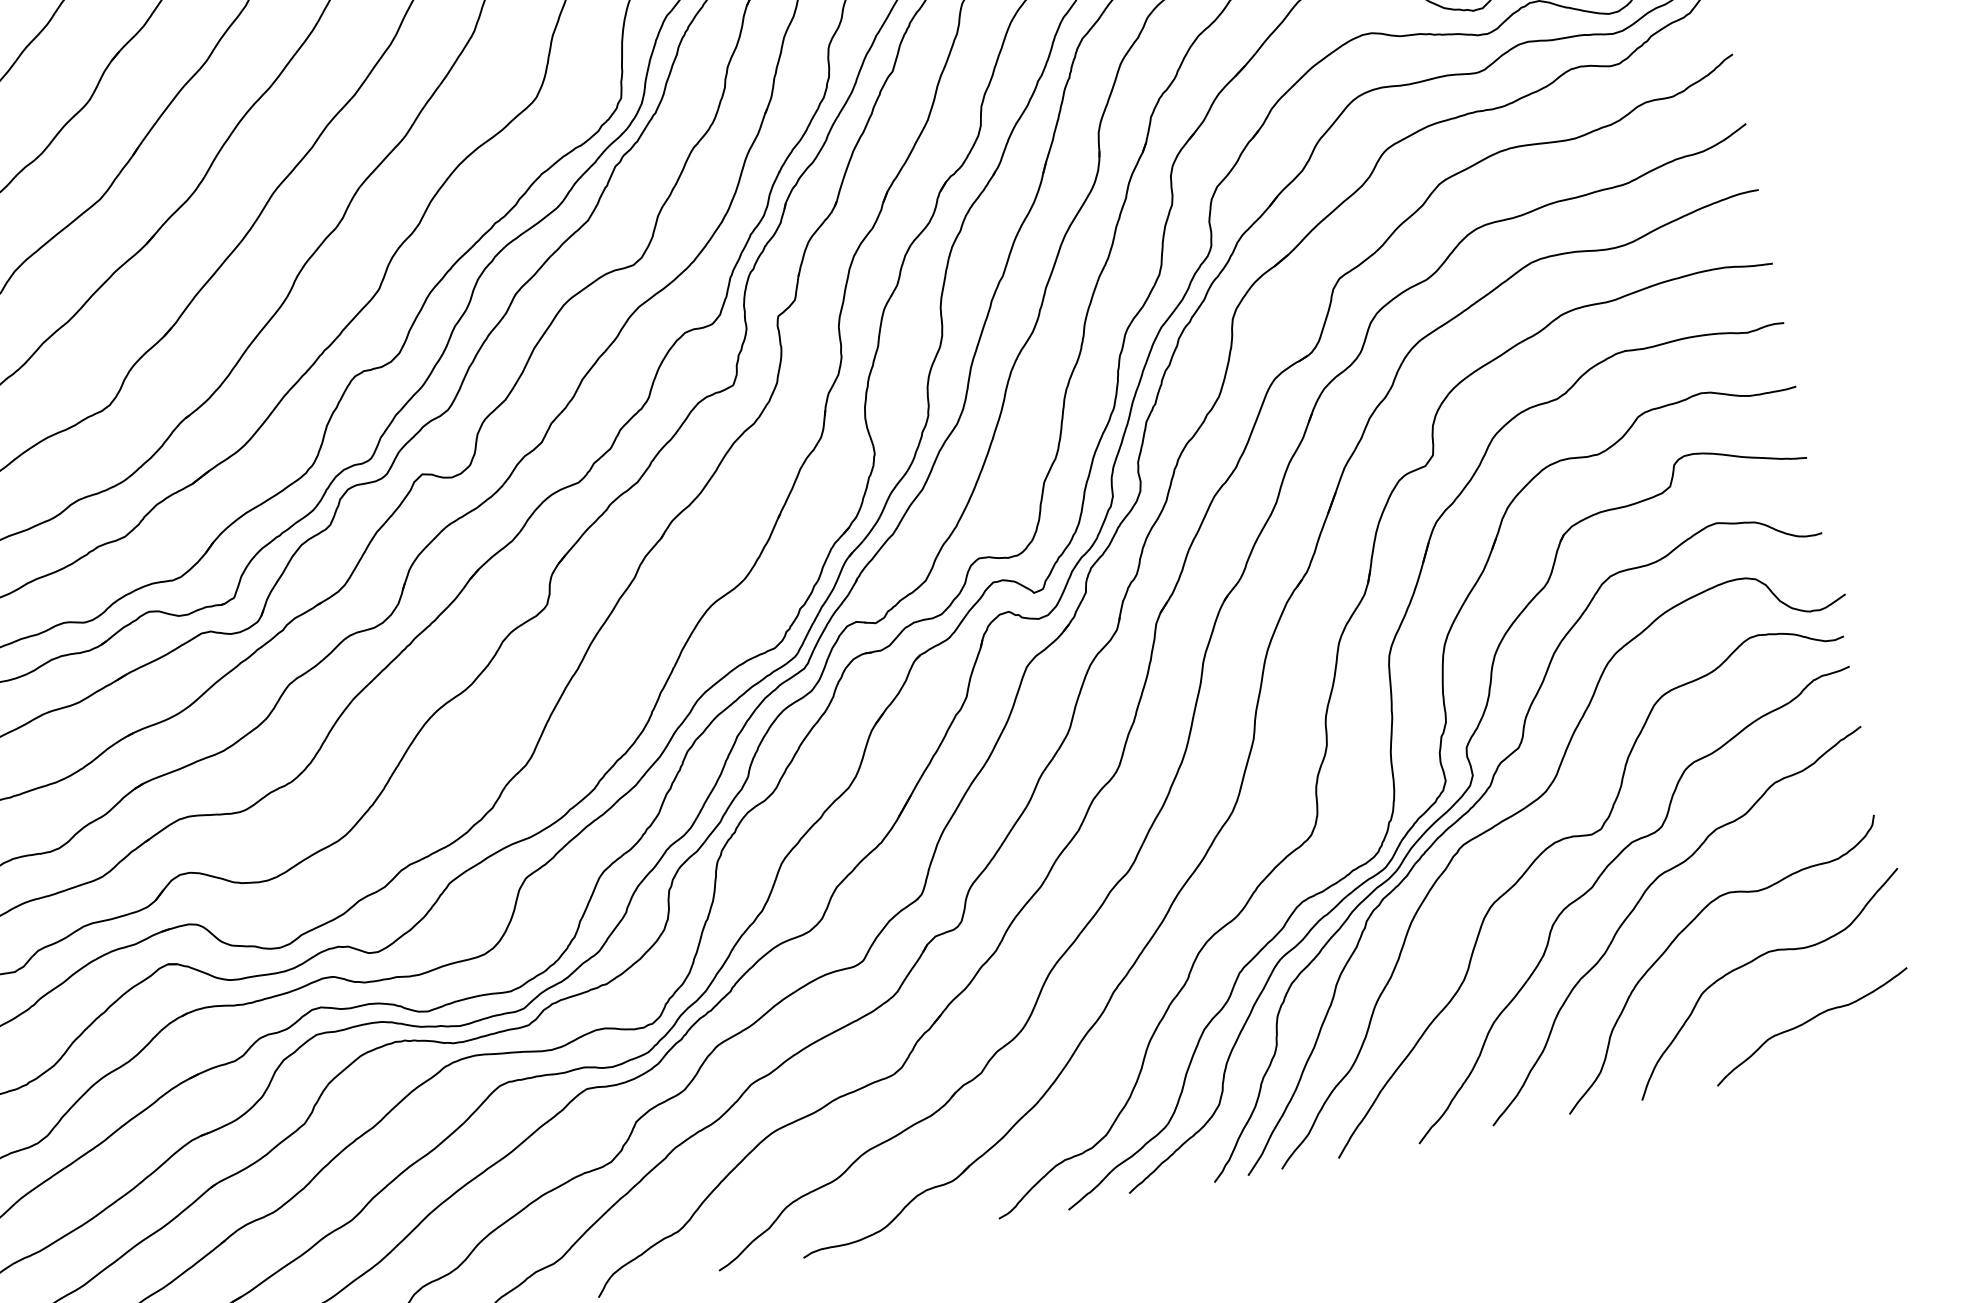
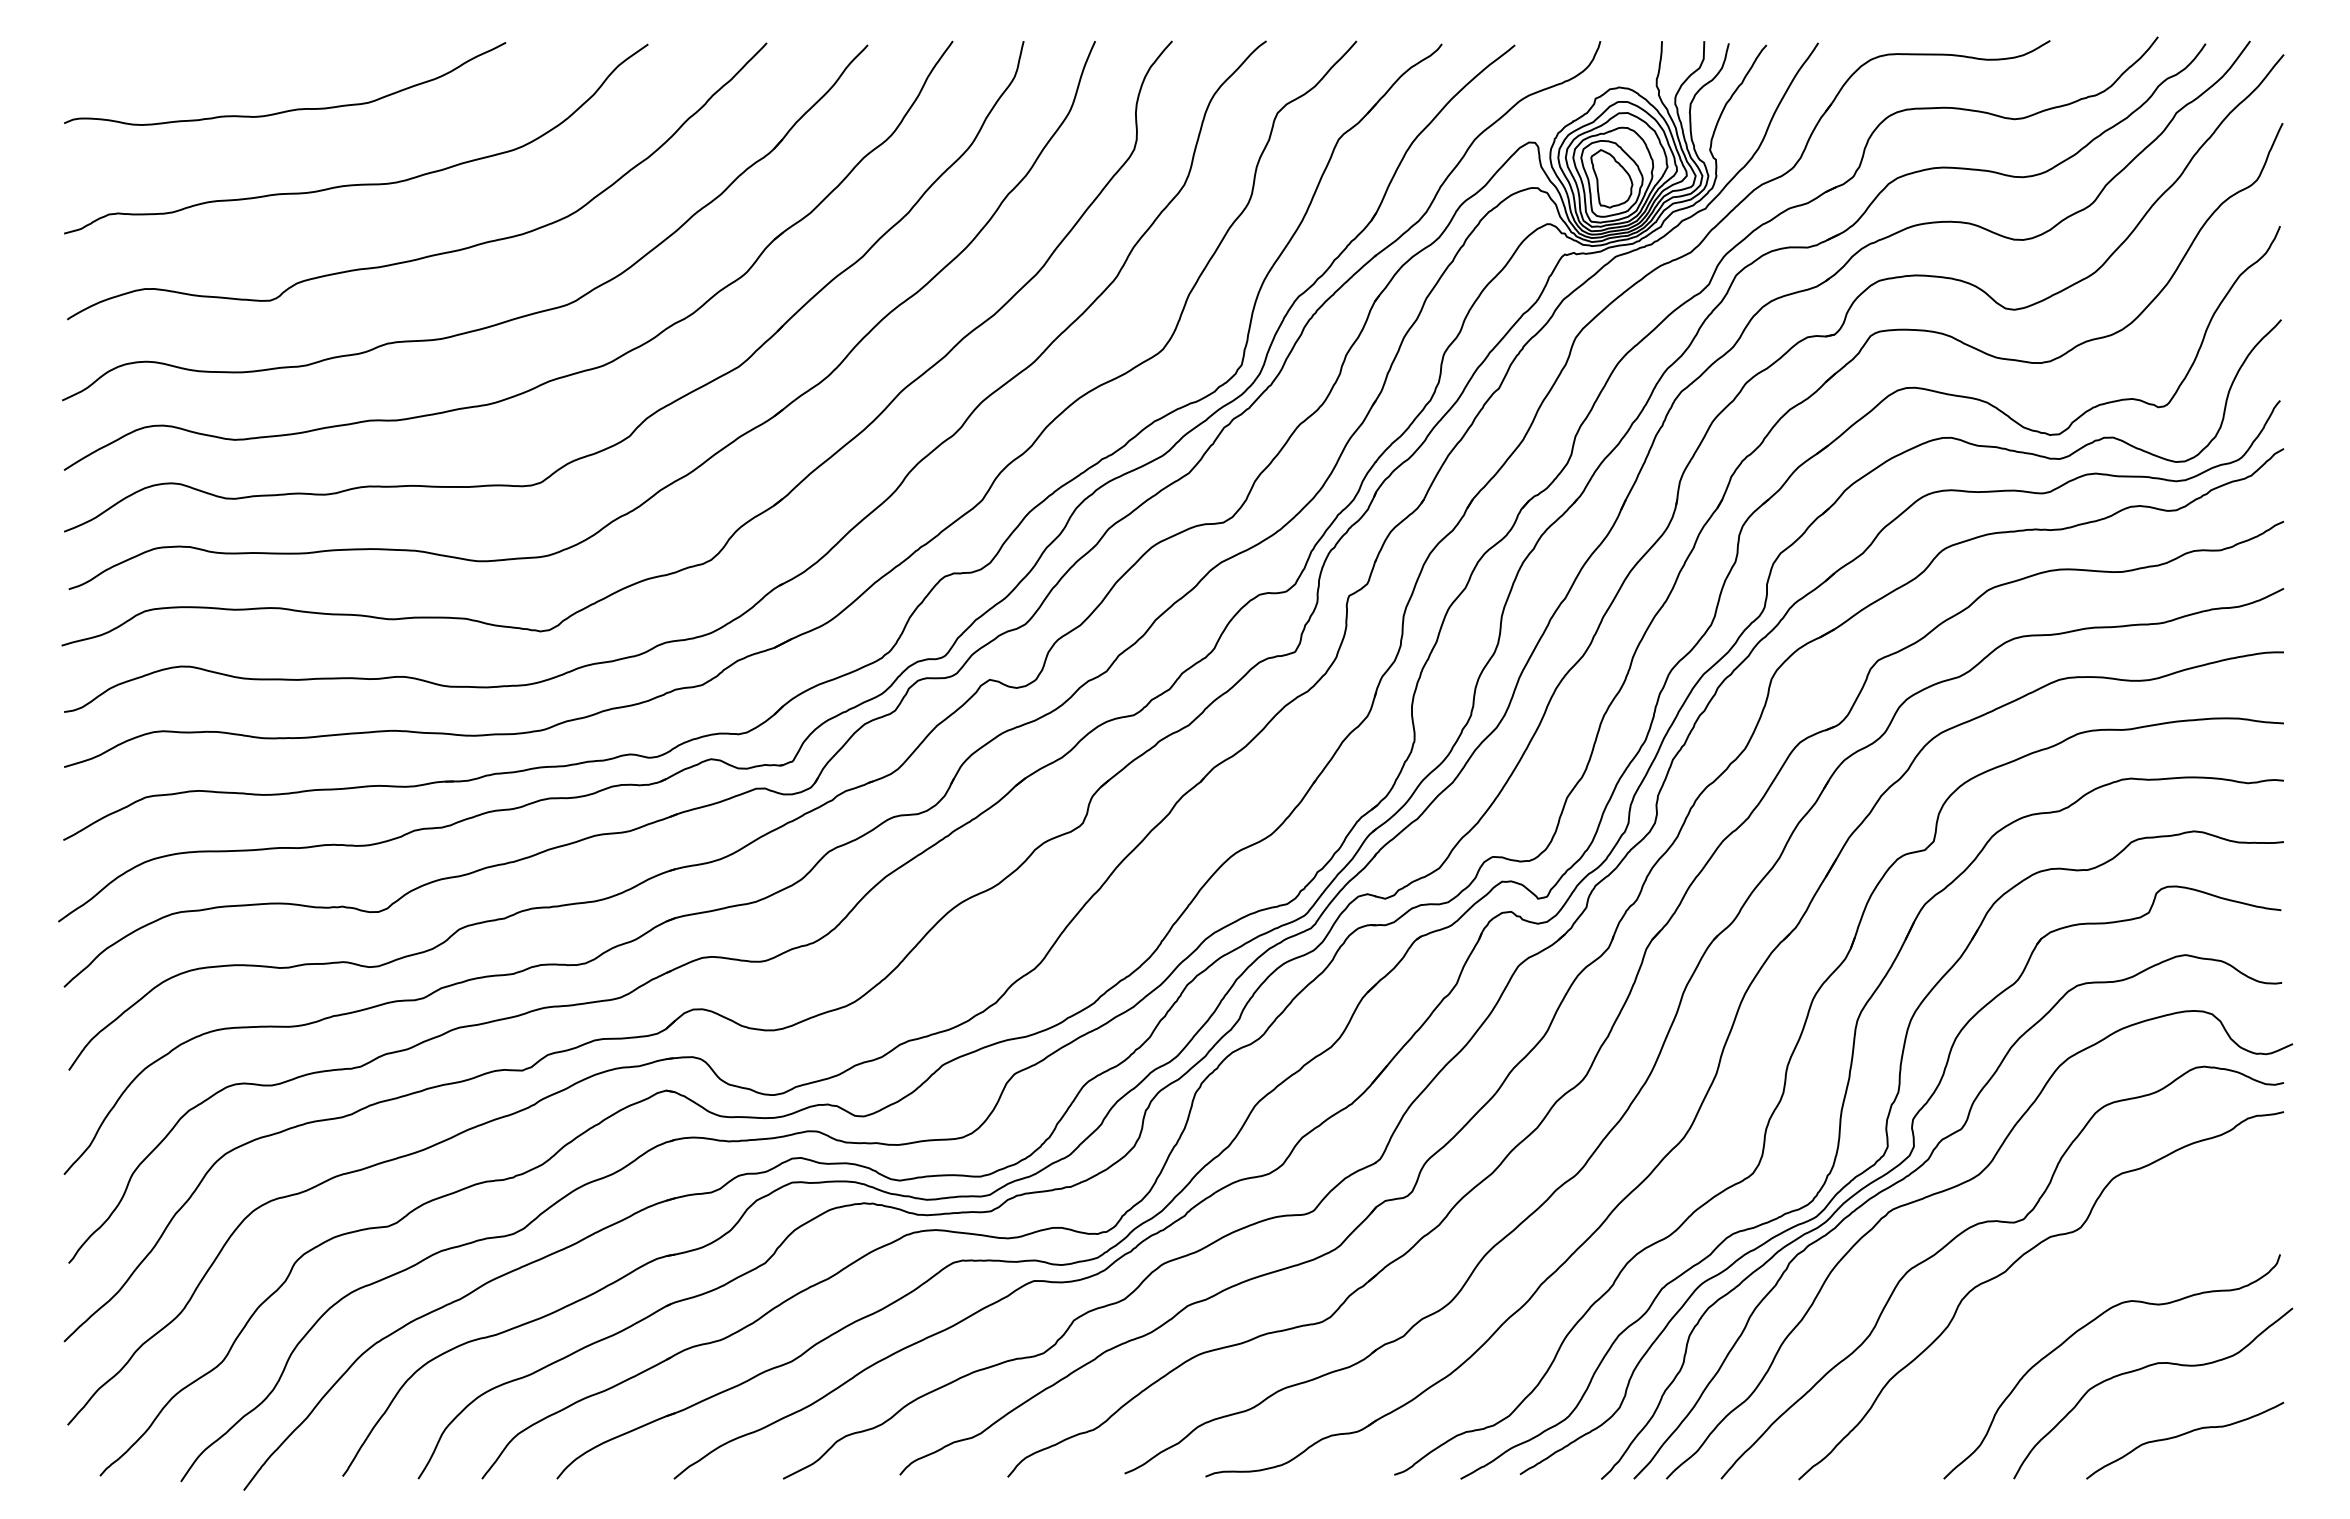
curve: (1641, 900) -> (2048, 1292), removed

